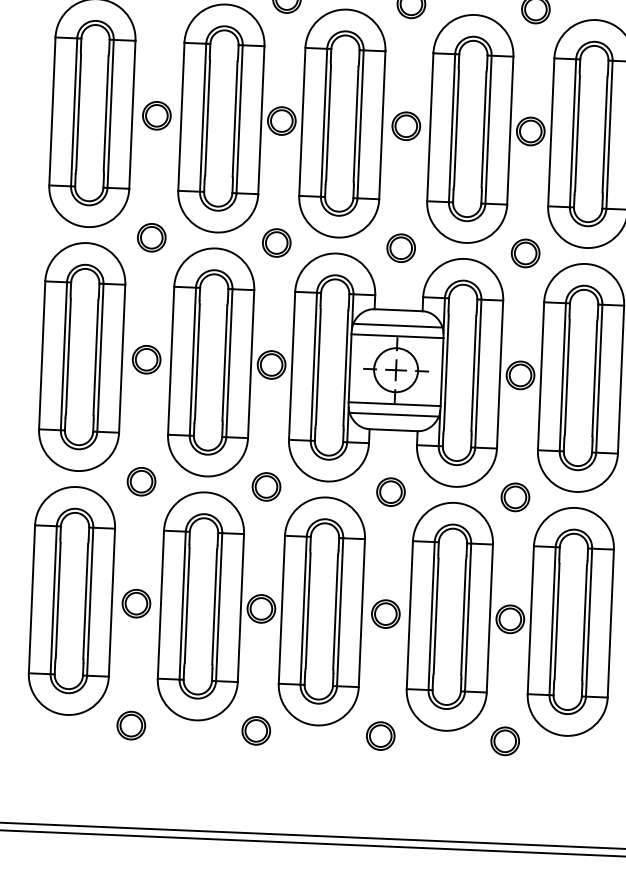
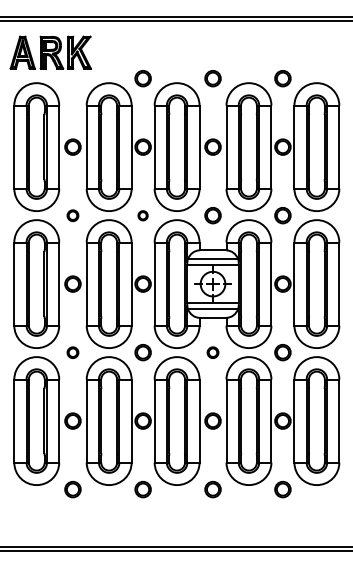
part: (150, 237) -> (72, 215), size x0.7
part: (275, 242) -> (142, 215), size x0.6
part: (140, 481) -> (72, 352), size x0.7
part: (390, 491) -> (212, 352), size x0.7

